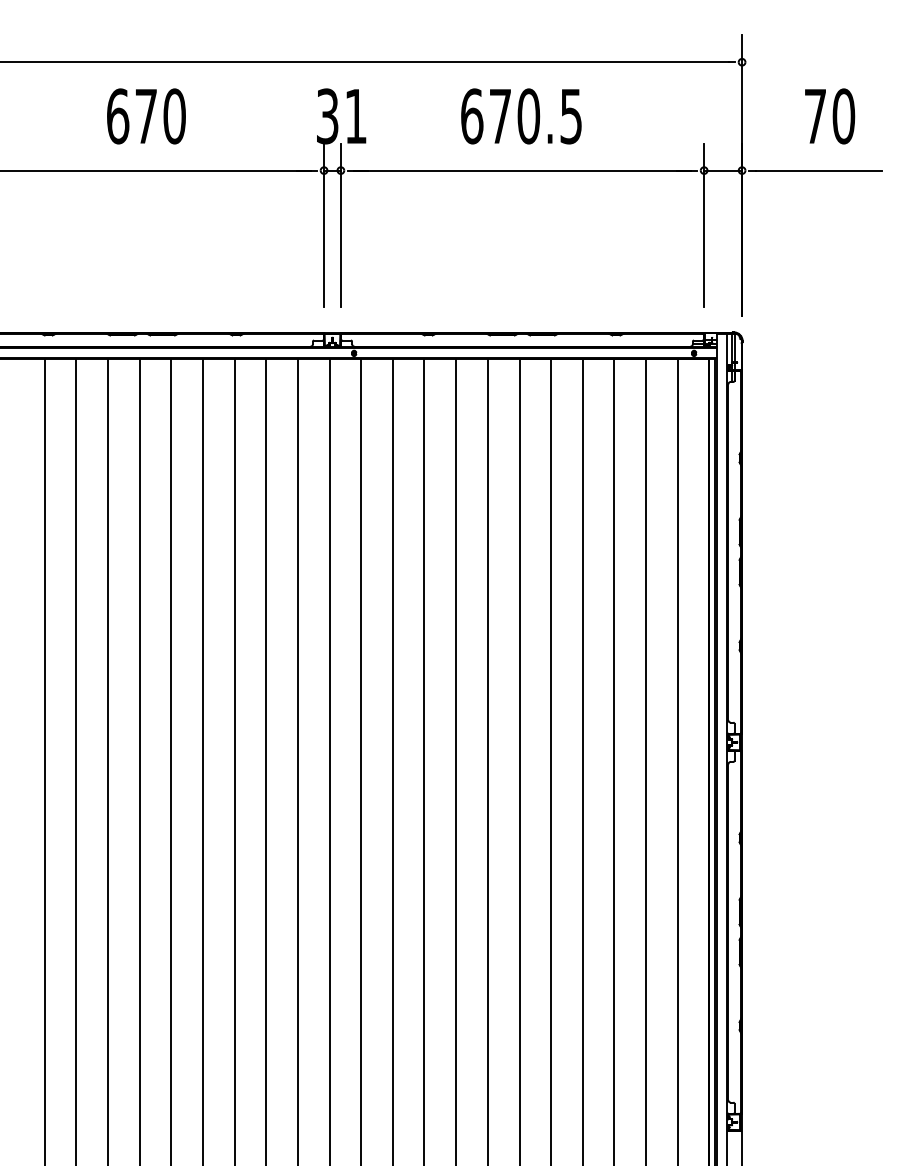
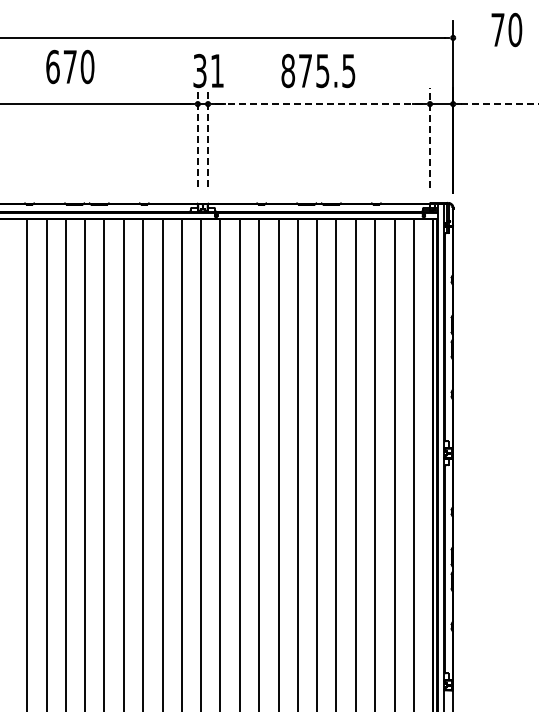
text: (146, 115) -> (70, 66), moved
text: (500, 115) -> (305, 70), 670.5 -> 875.5
text: (829, 115) -> (506, 29), moved
line: (523, 171) -> (319, 104), solid -> dashed
line: (817, 171) -> (499, 104), solid -> dashed
line: (323, 225) -> (197, 137), solid -> dashed
line: (341, 225) -> (208, 137), solid -> dashed
line: (704, 225) -> (430, 137), solid -> dashed

